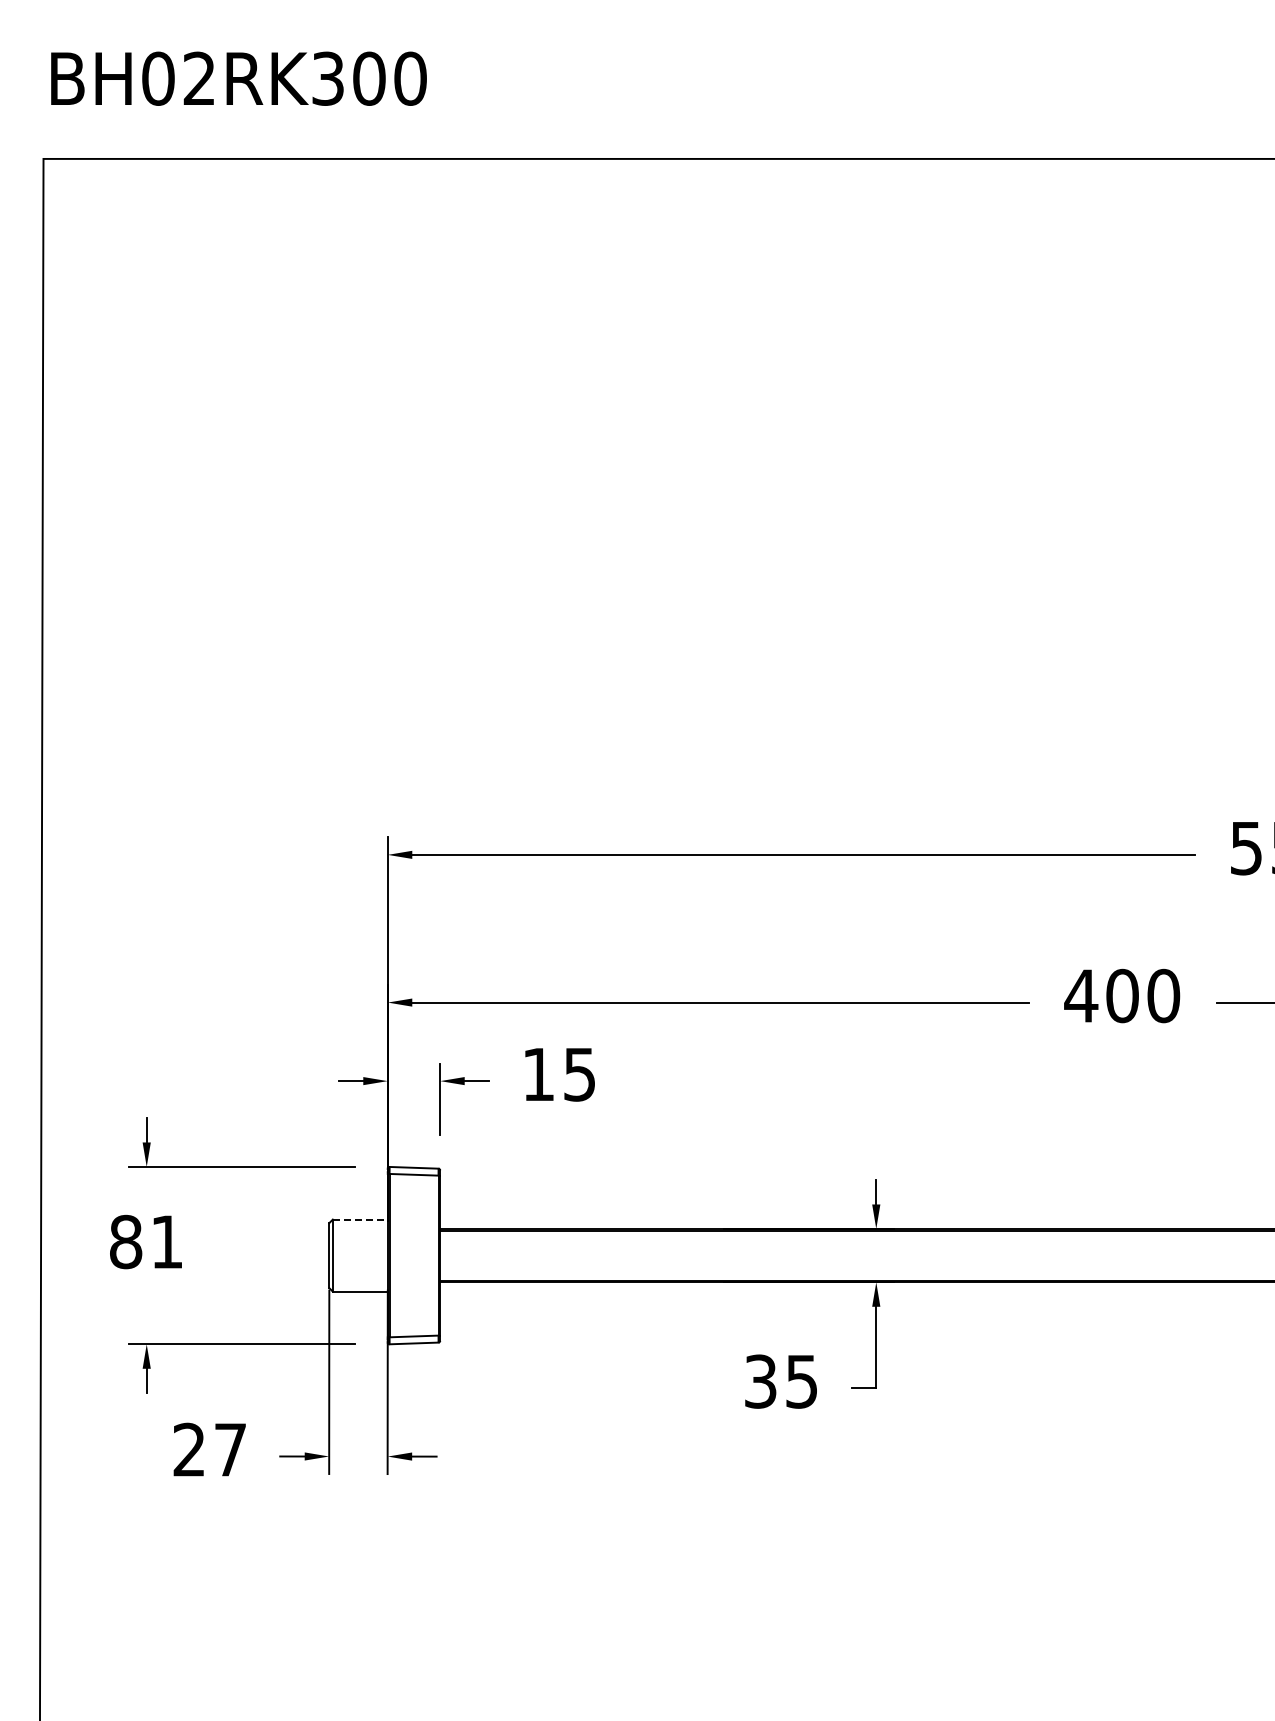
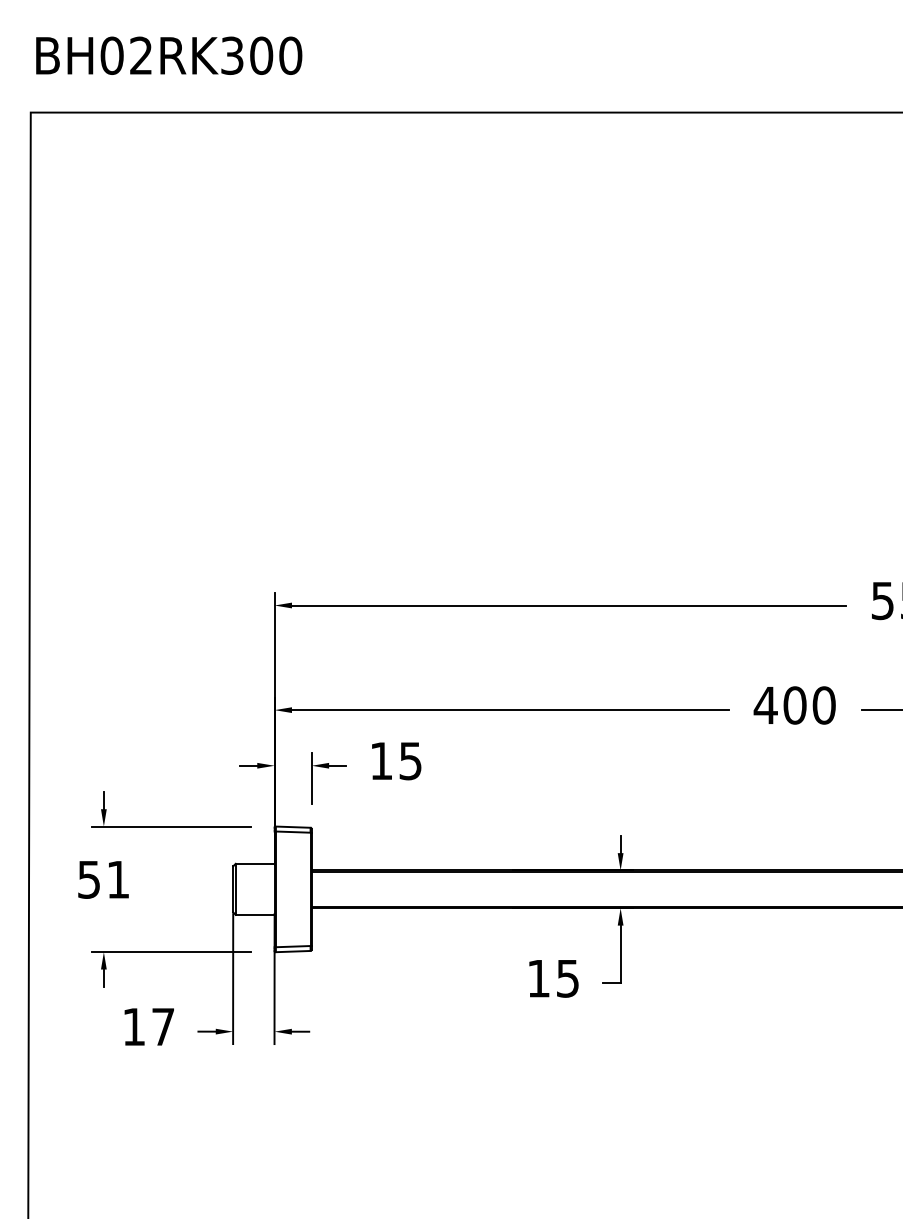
line: (360, 1219) -> (255, 863), dashed -> solid
text: (126, 1241) -> (89, 879), 81 -> 51
text: (760, 1381) -> (538, 978), 35 -> 15
text: (188, 1449) -> (133, 1026), 27 -> 17

